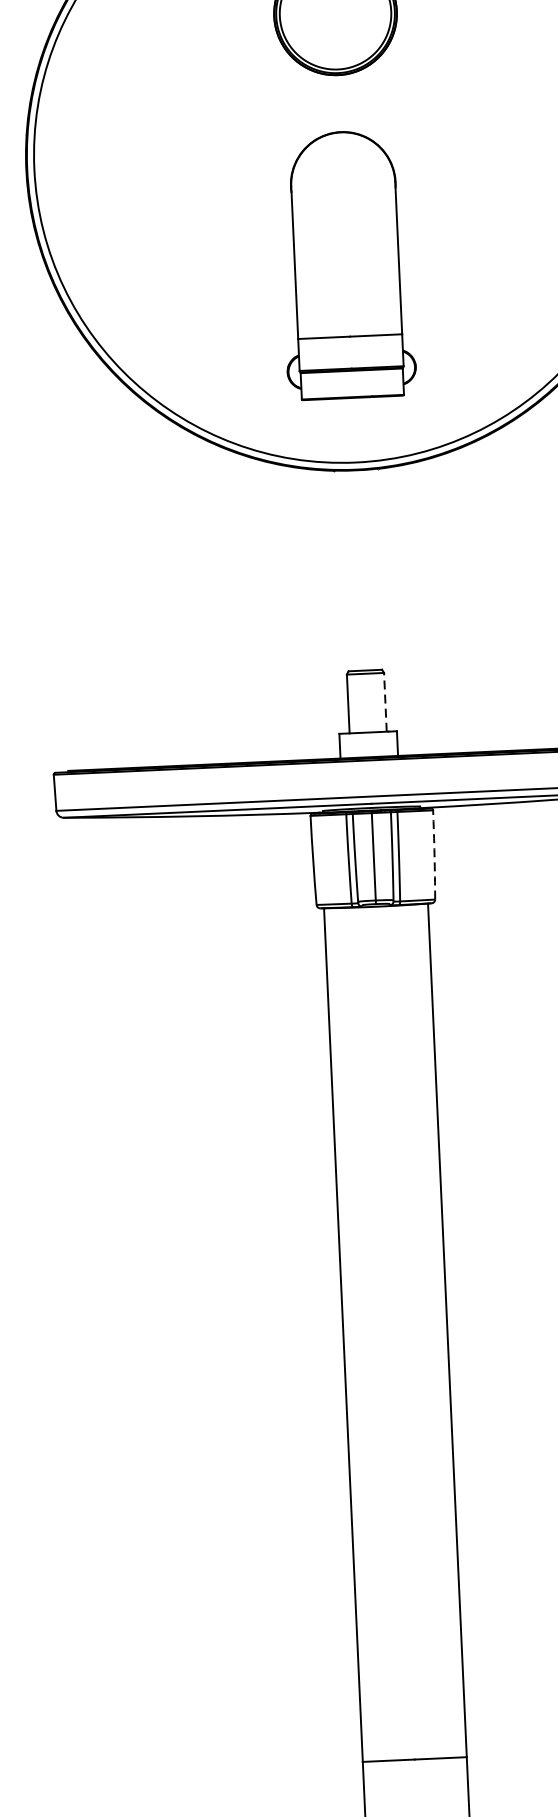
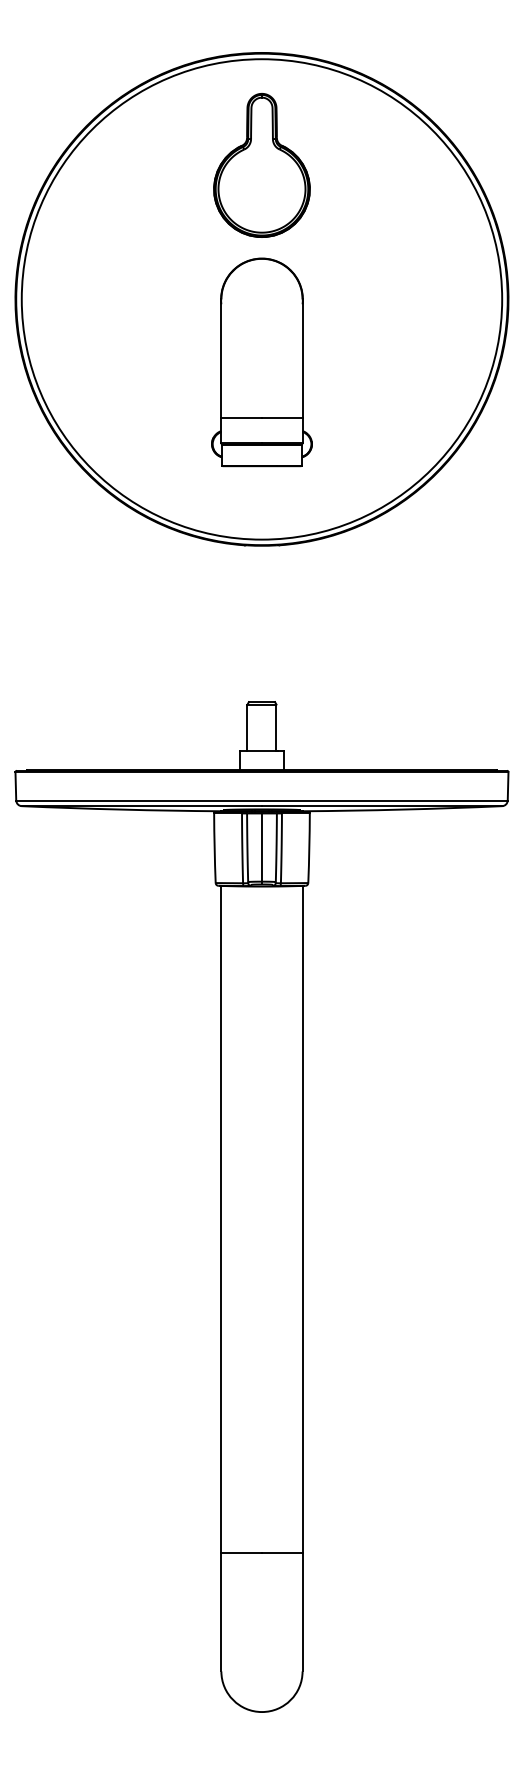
part: (346, 265) -> (261, 362), moved
line: (385, 702) -> (276, 727), dashed -> solid
arc: (434, 855) -> (309, 848), dashed -> solid

